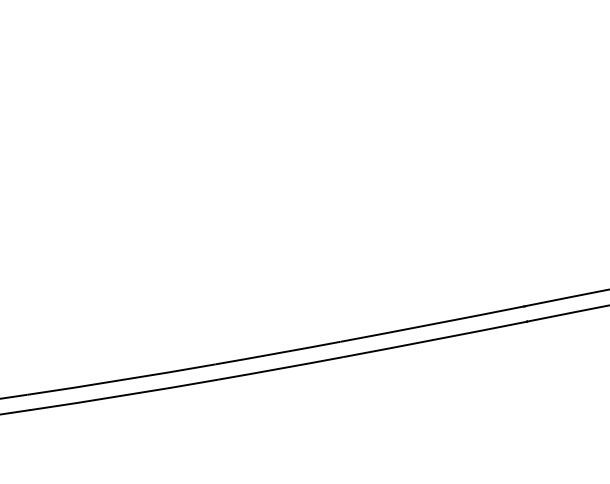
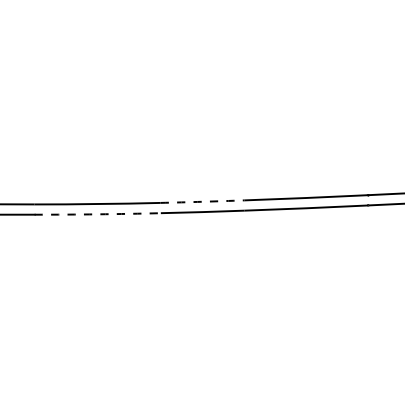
arc: (277, 352) -> (202, 201), solid -> dashed
arc: (123, 395) -> (97, 214), solid -> dashed

